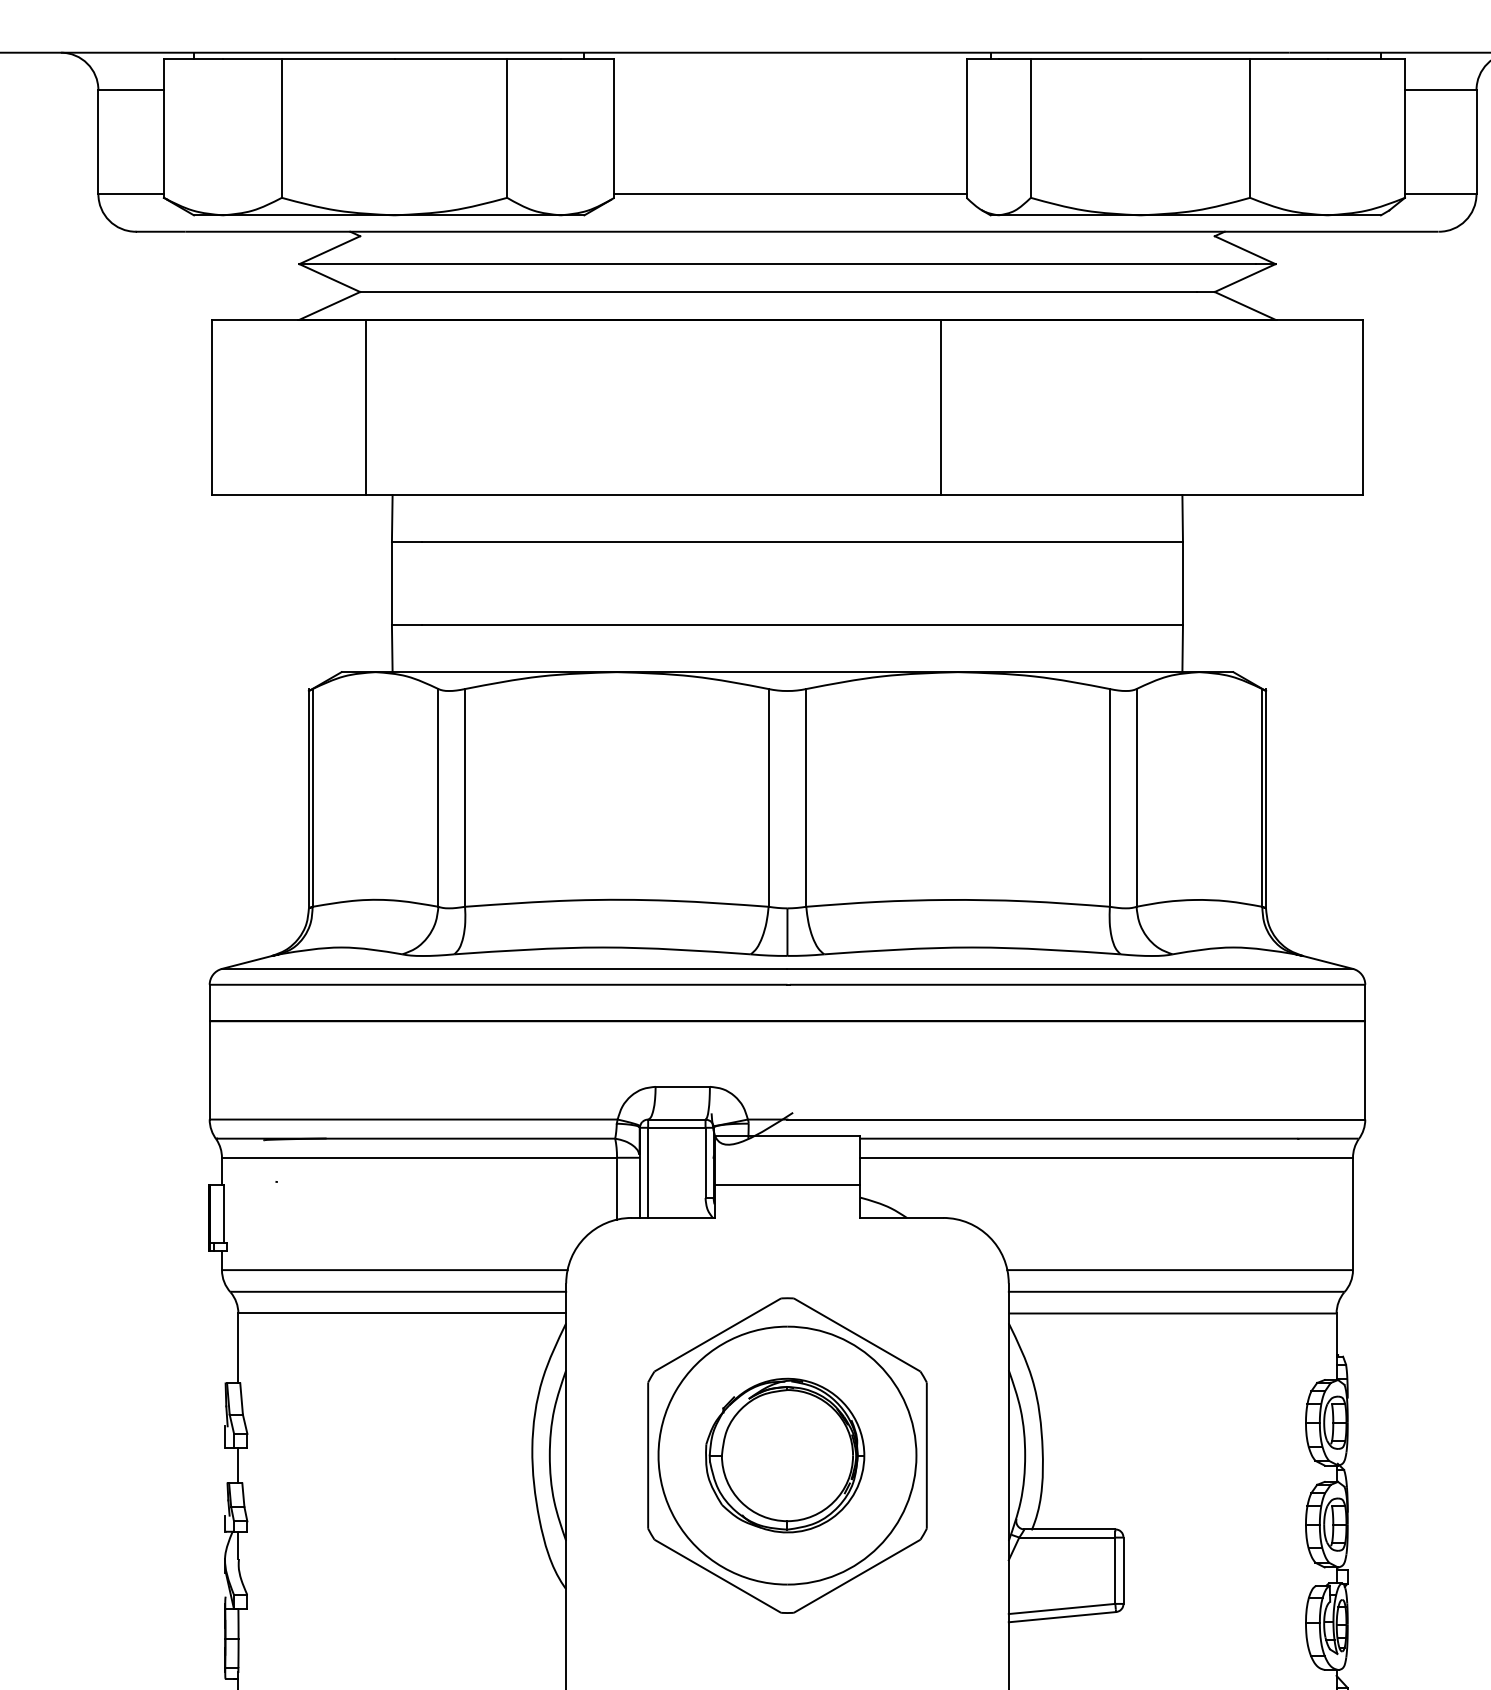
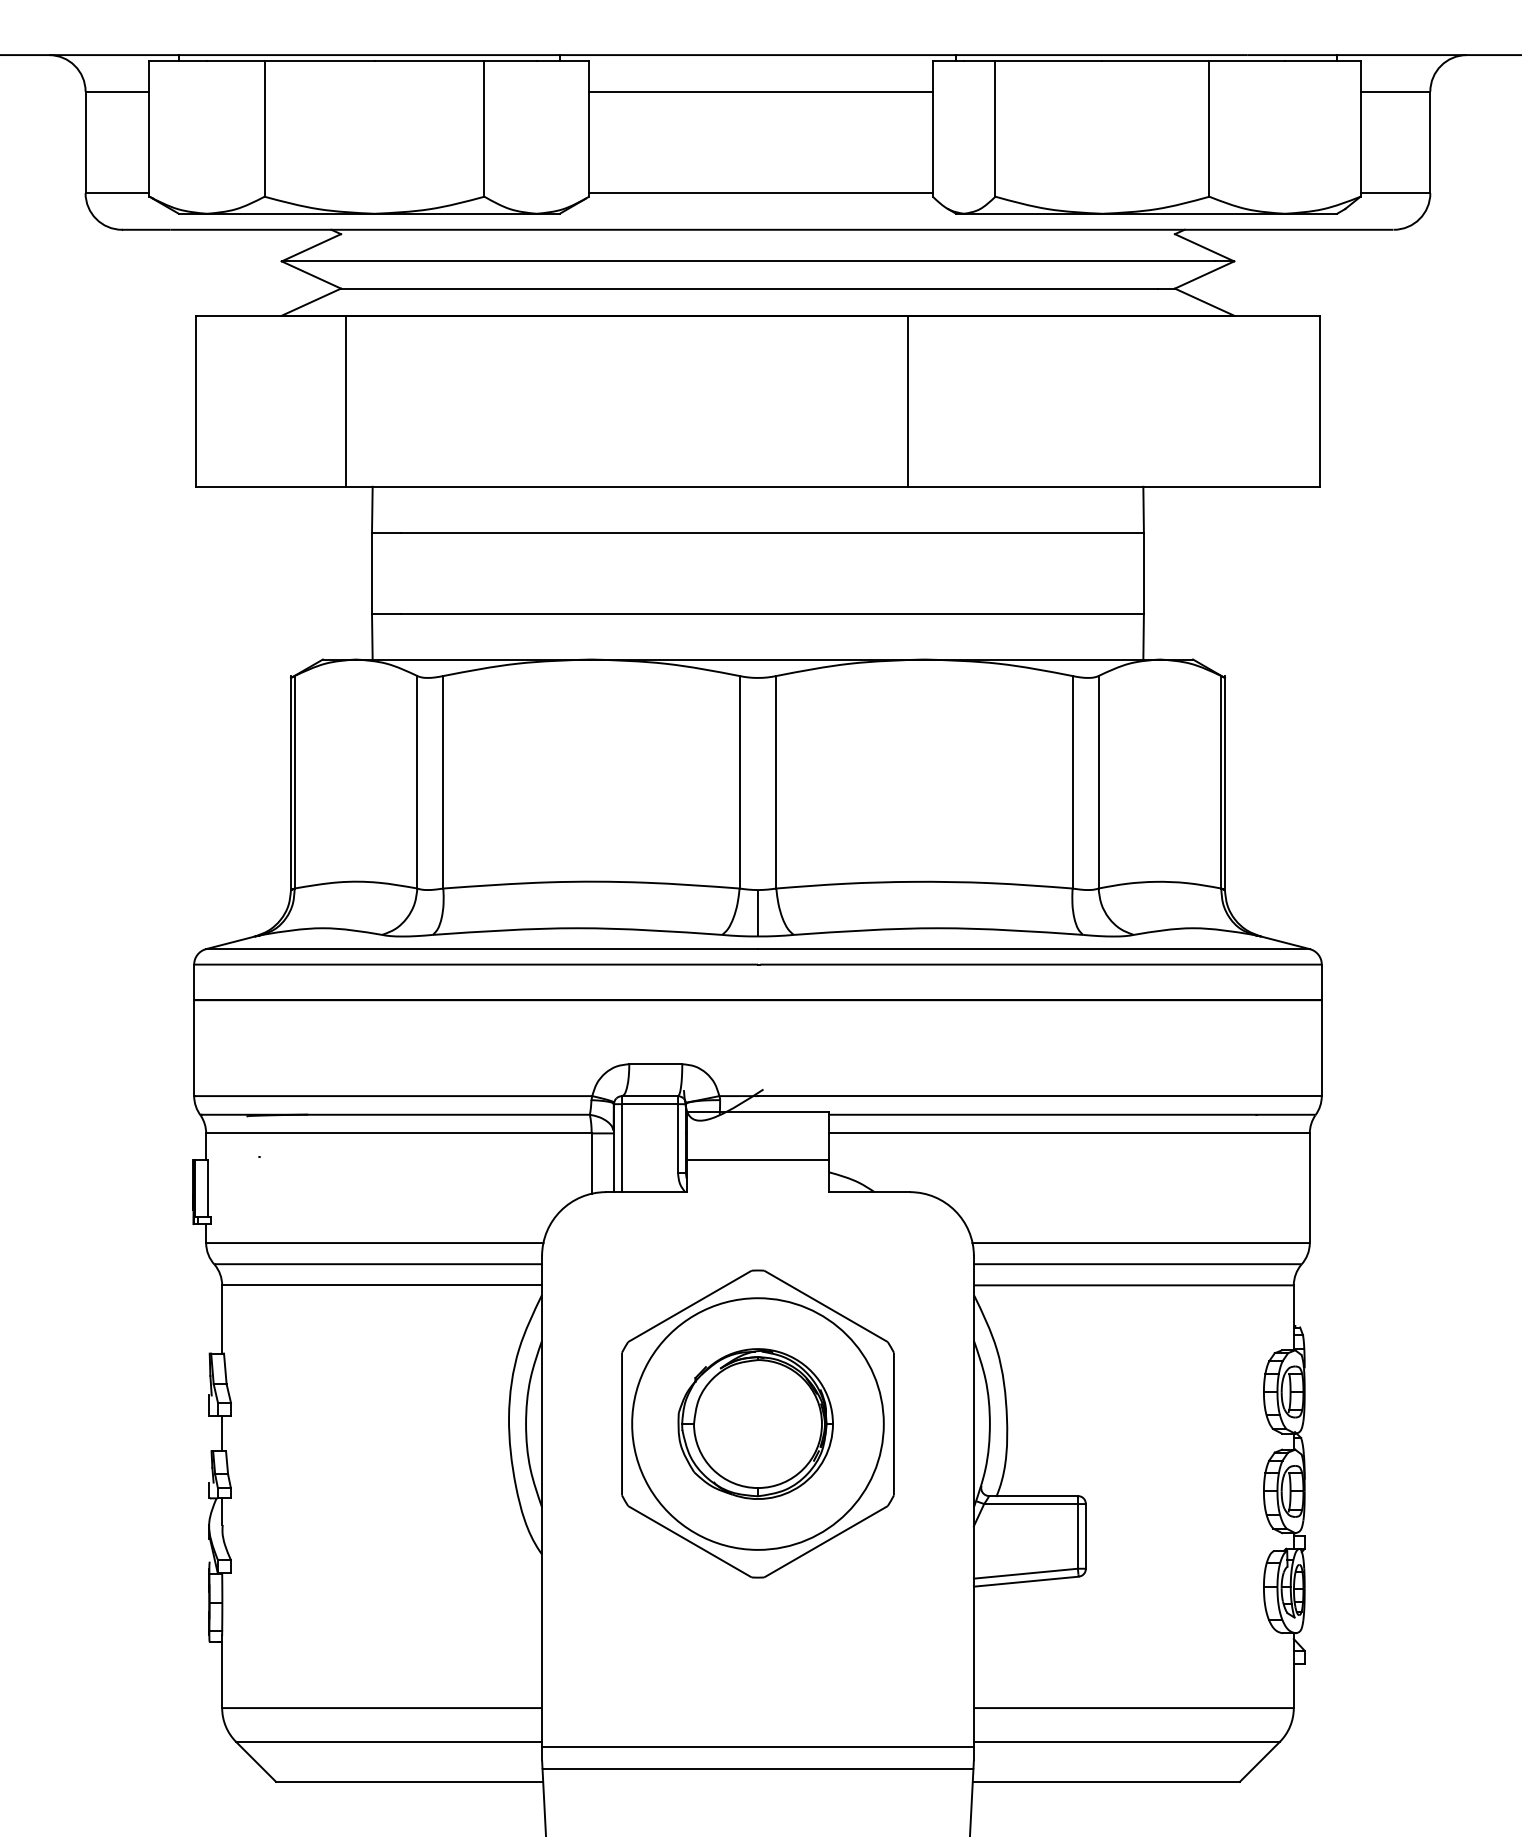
line: (790, 90) -> (760, 91), added

